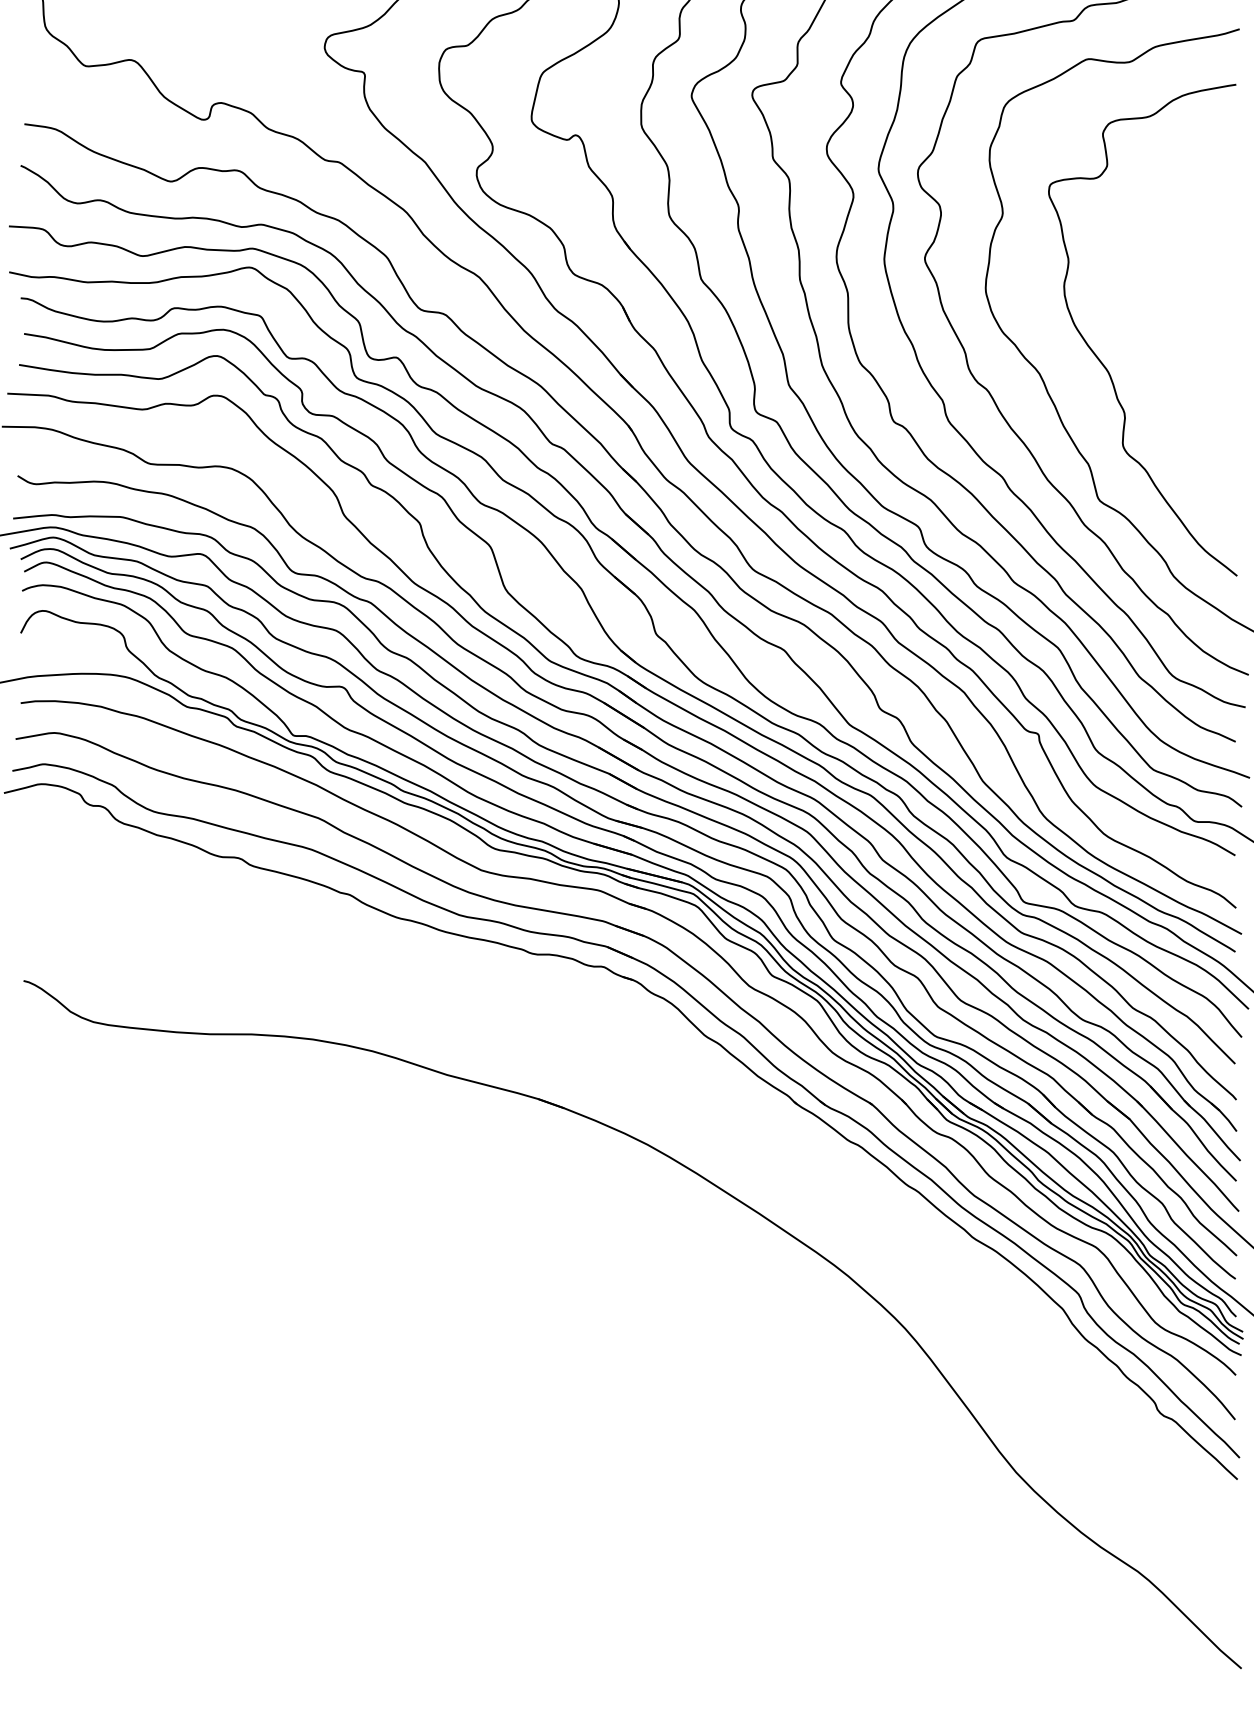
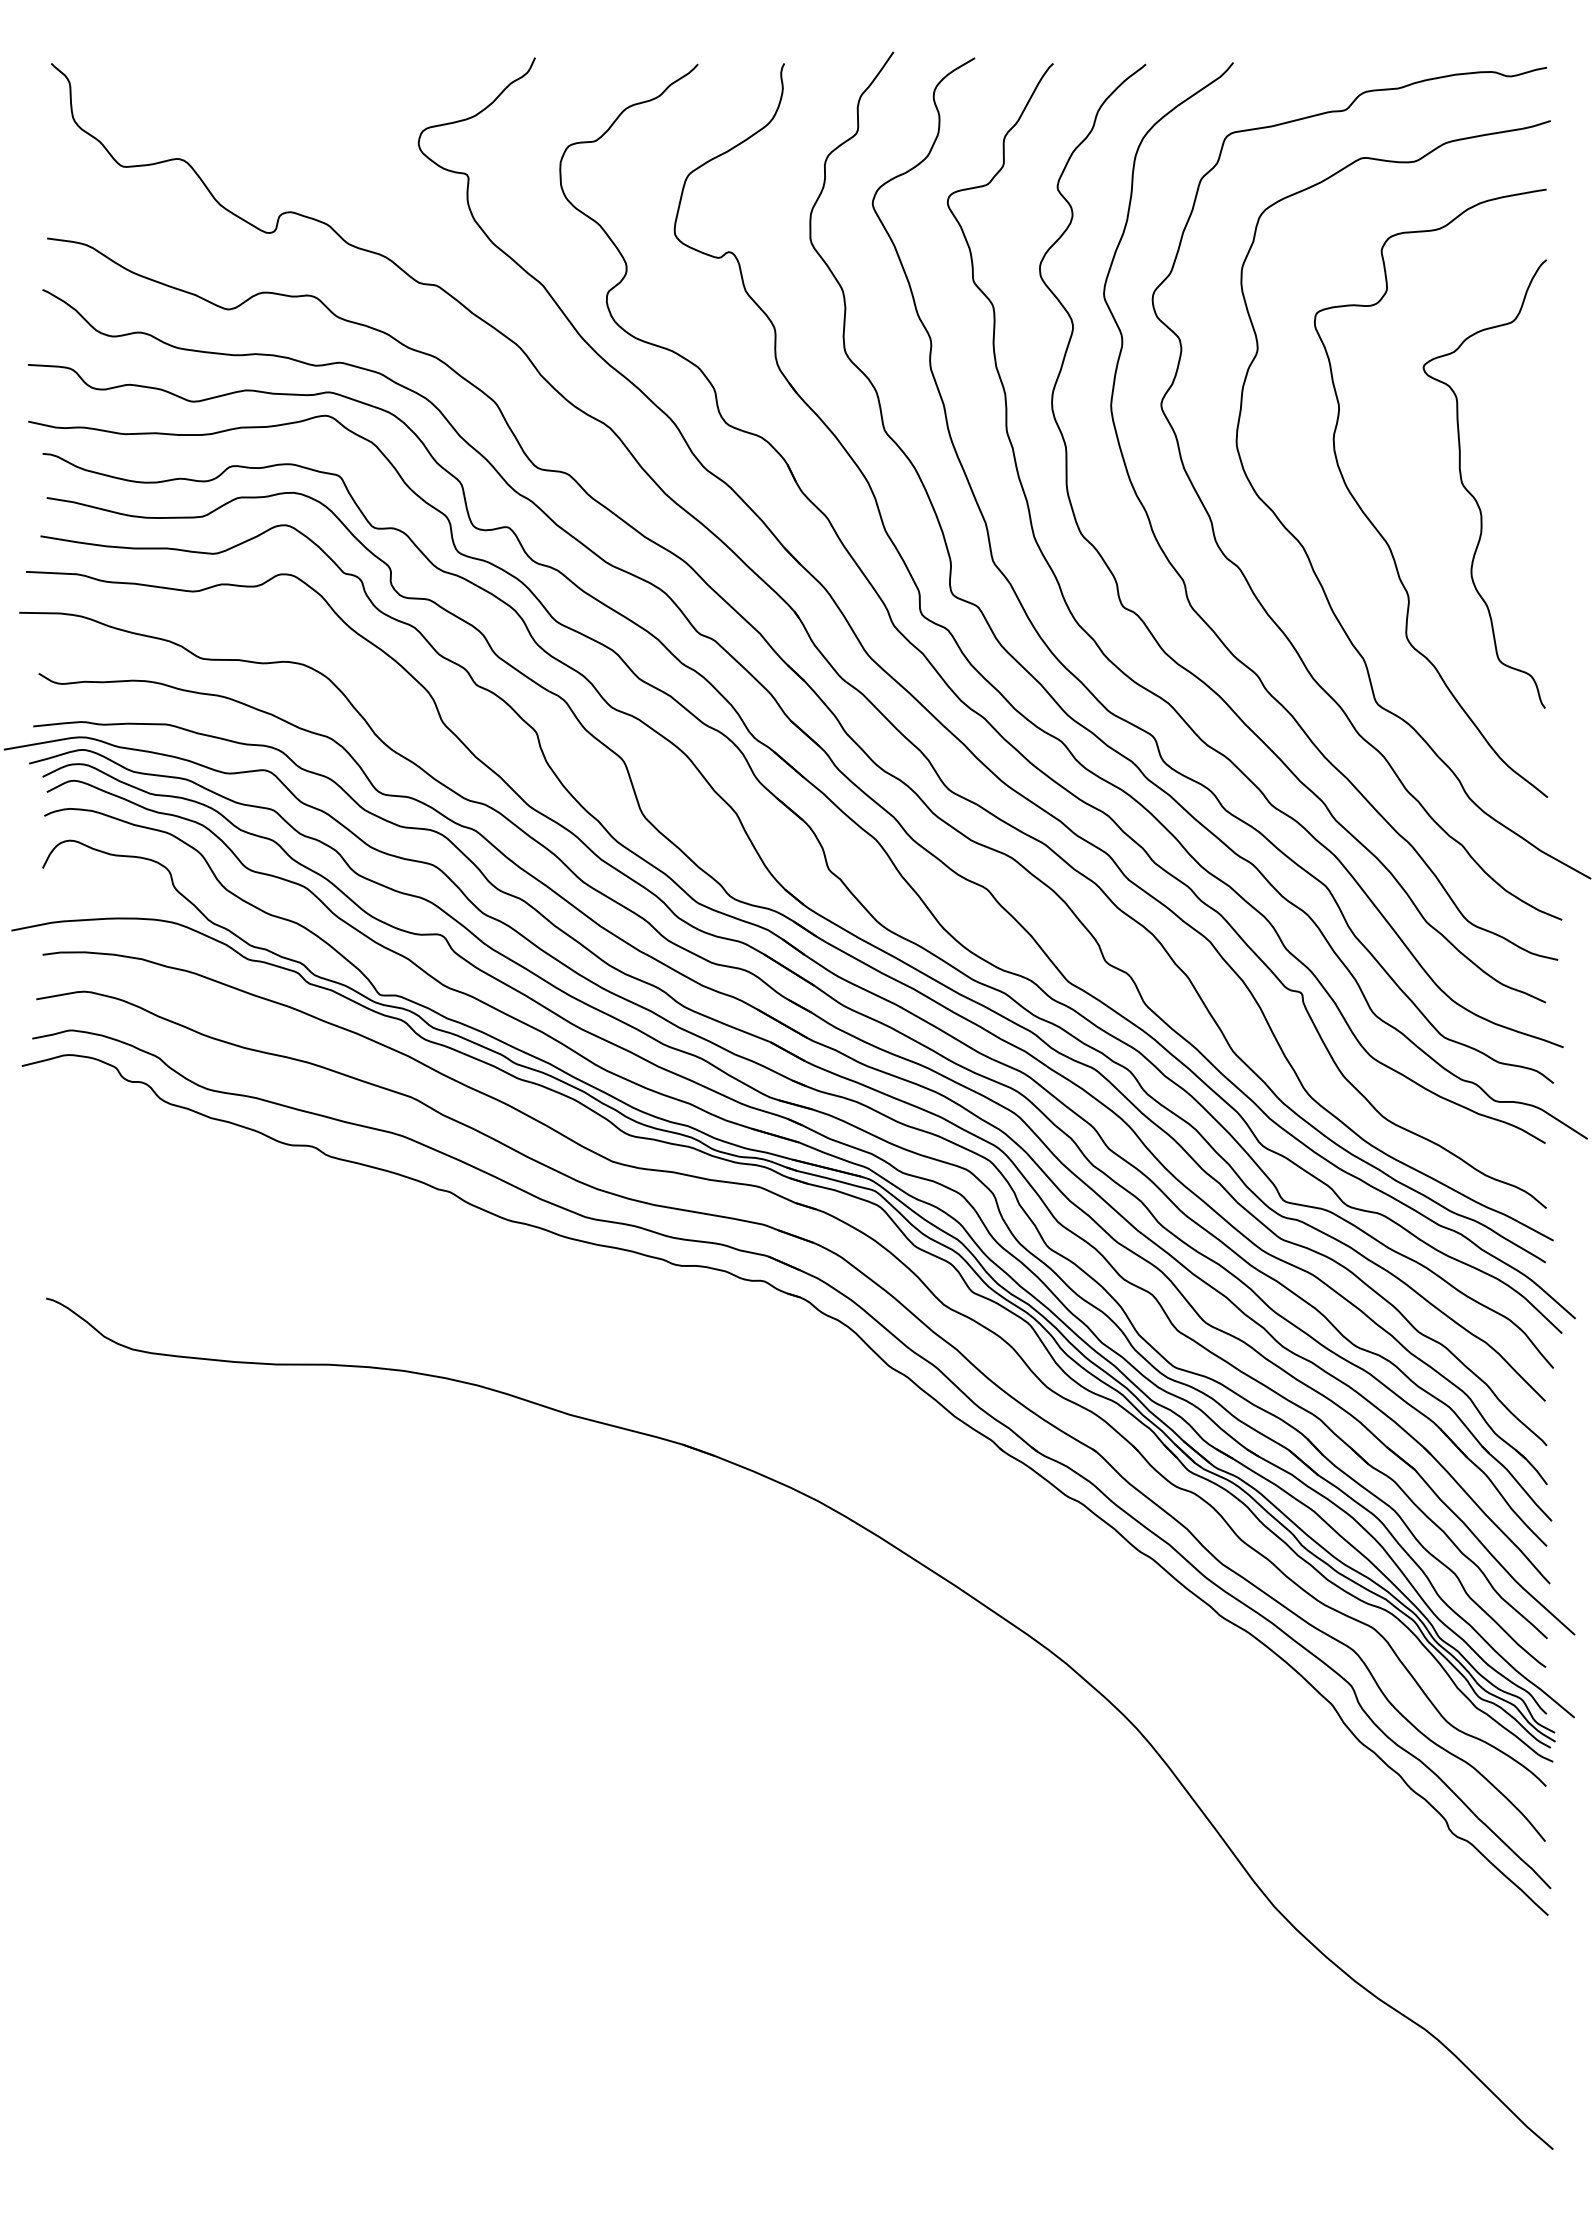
curve: (1176, 331) -> (1472, 494), added

